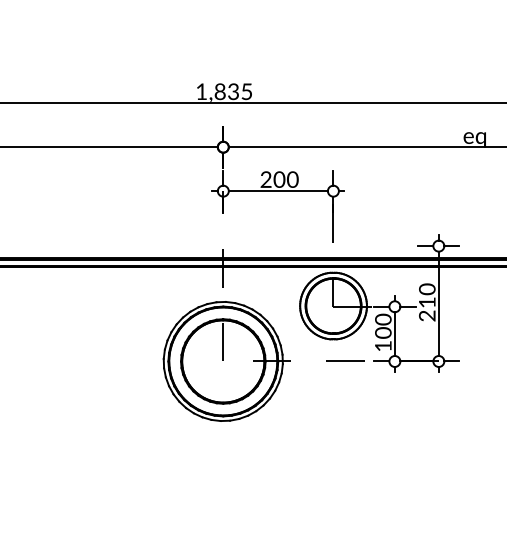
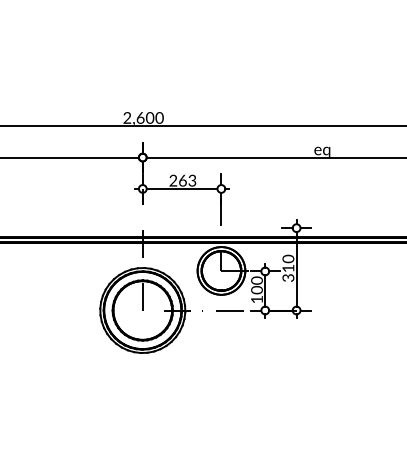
text: (224, 91) -> (143, 117), 1,835 -> 2,600
text: (285, 179) -> (187, 180), 200 -> 263
text: (430, 315) -> (290, 277), 210 -> 310

